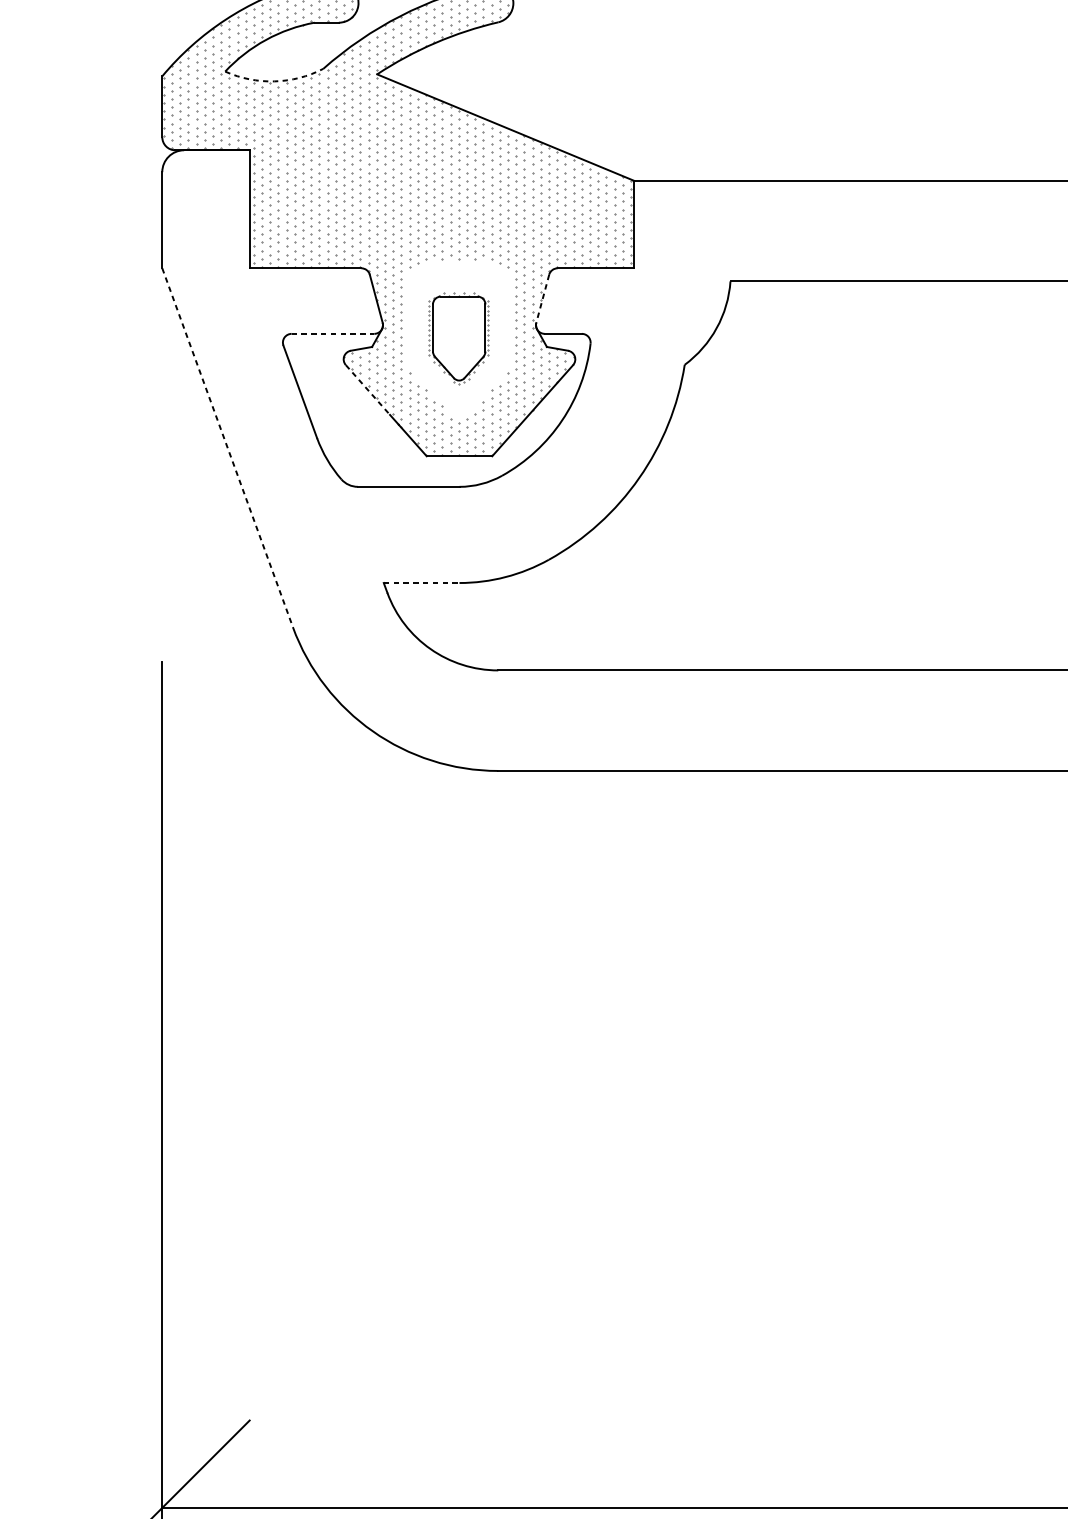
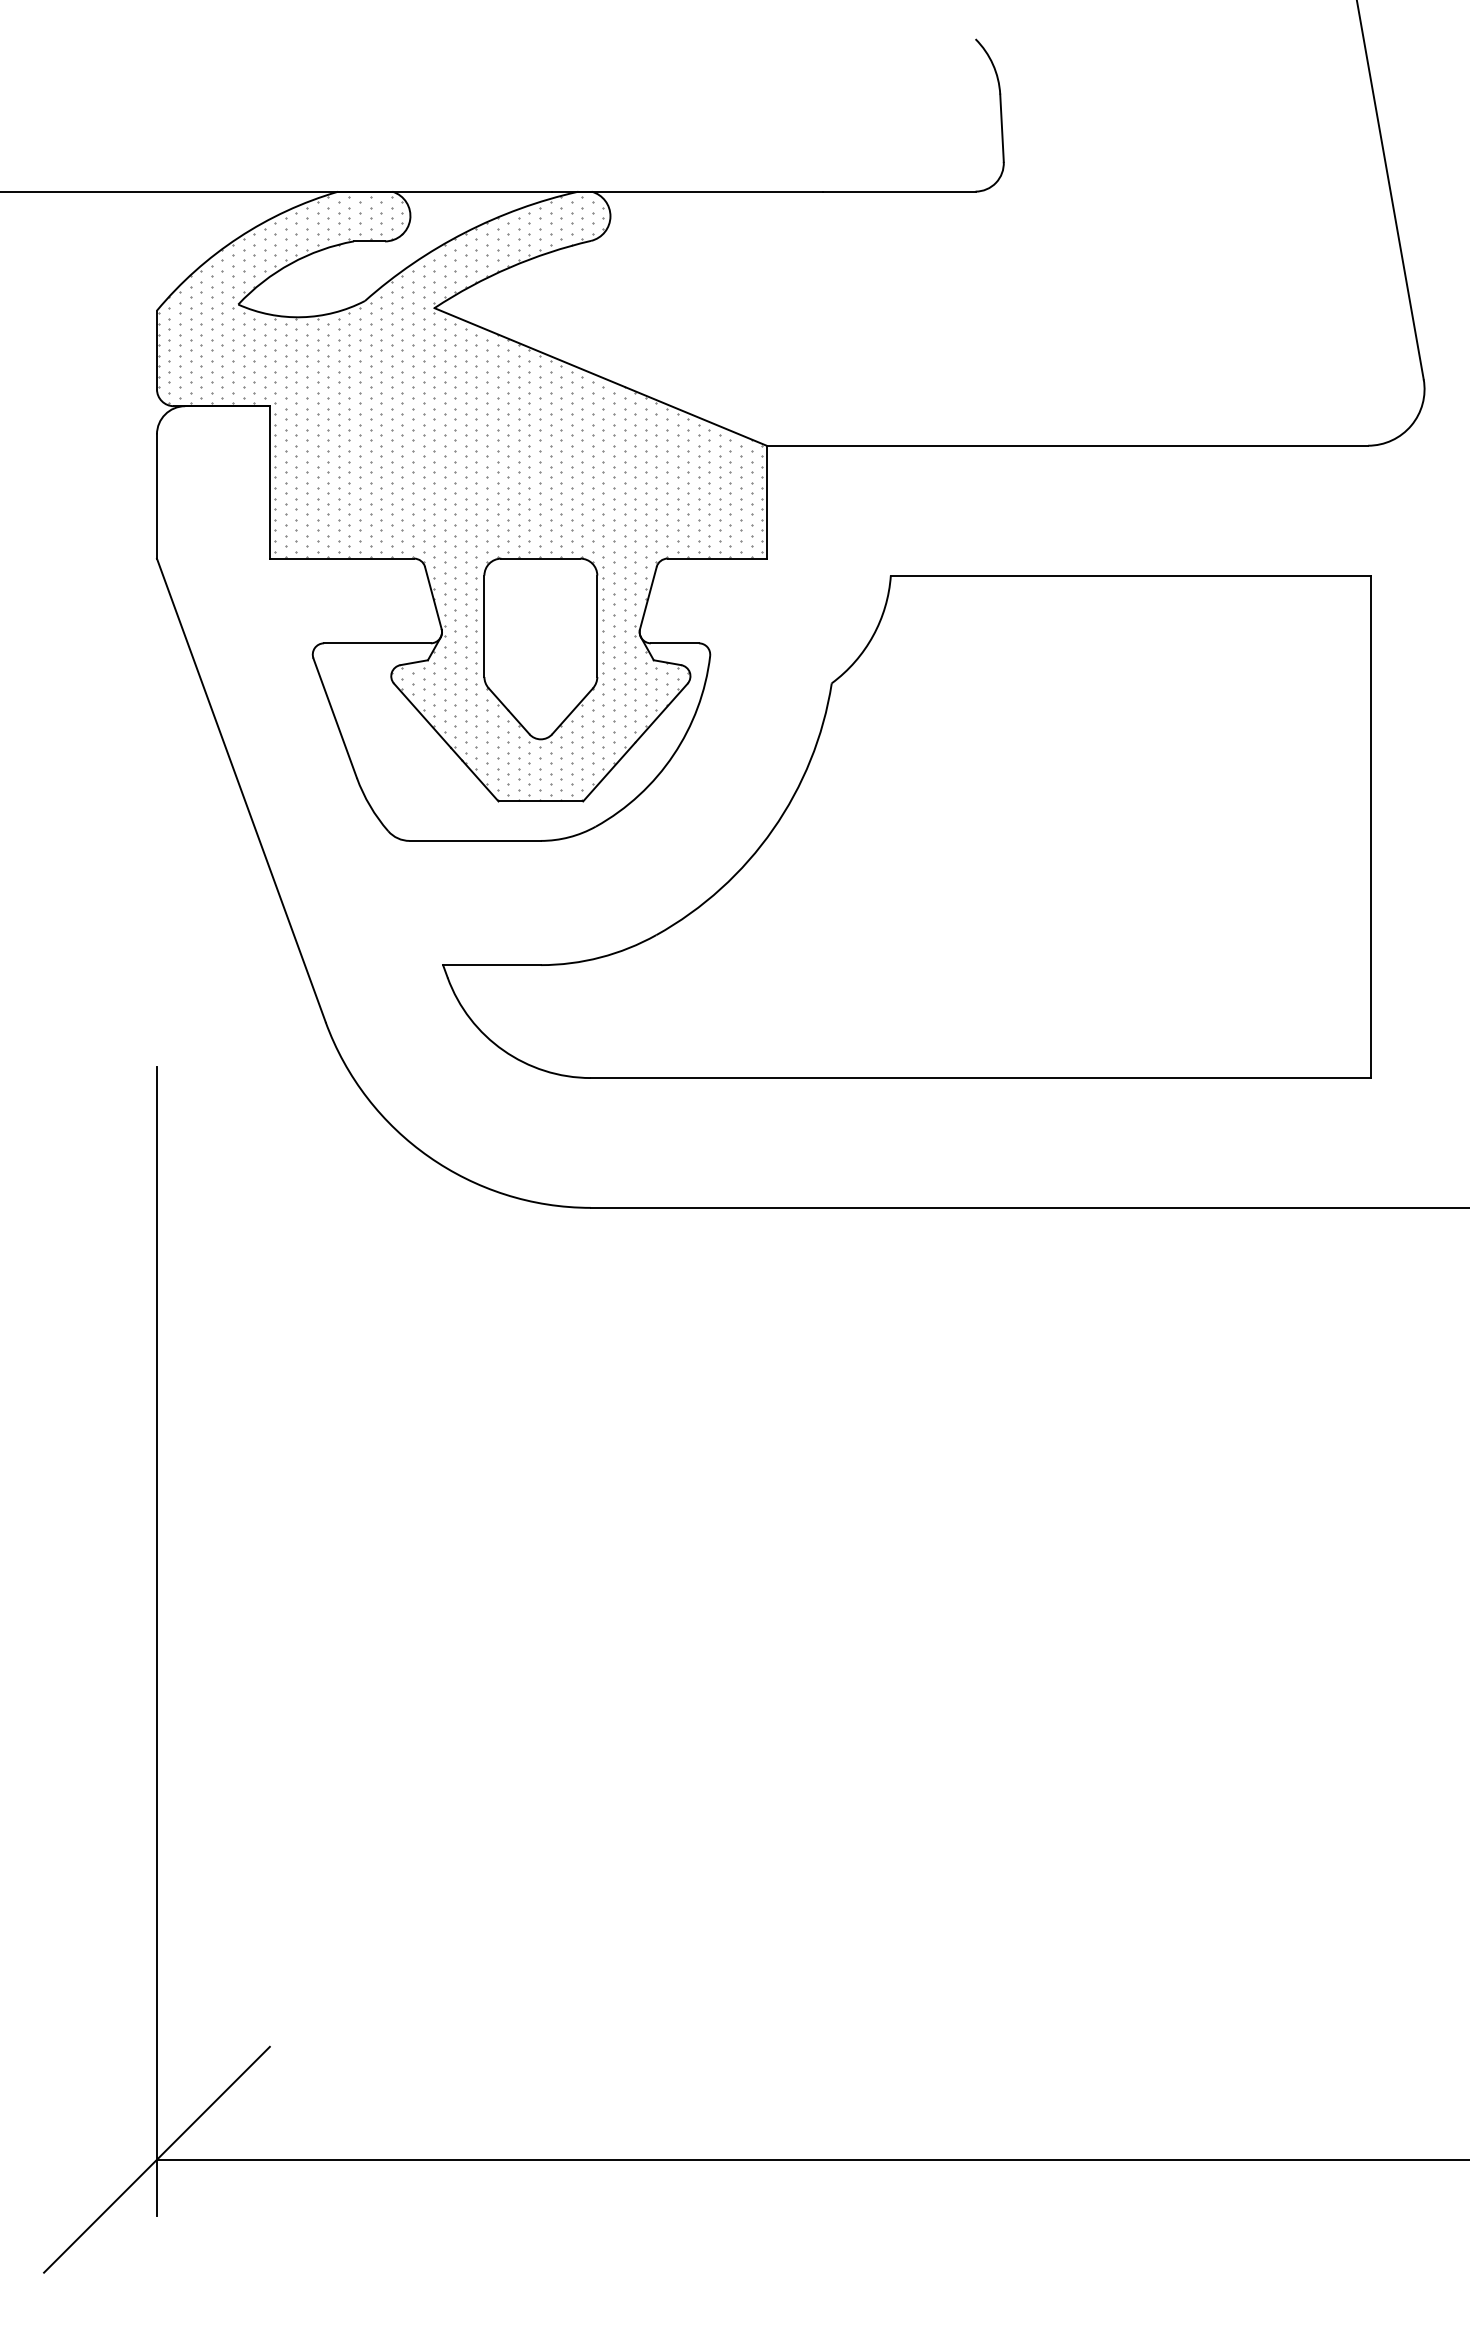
arc: (274, 81) -> (302, 317), dashed -> solid
line: (542, 299) -> (648, 598), dashed -> solid
line: (333, 334) -> (377, 643), dashed -> solid
part: (458, 338) -> (539, 649), size x1.67
line: (367, 389) -> (422, 715), dashed -> solid
line: (227, 447) -> (241, 790), dashed -> solid
line: (421, 583) -> (491, 965), dashed -> solid

